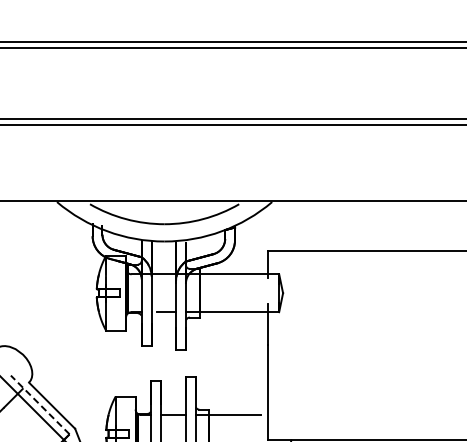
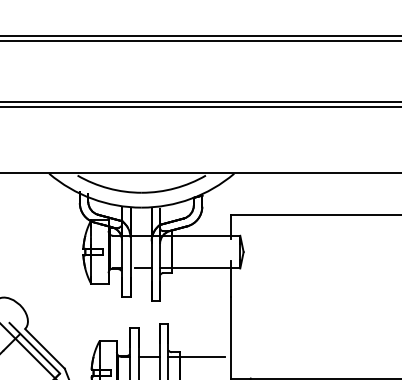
line: (40, 404) -> (35, 347), dashed -> solid

